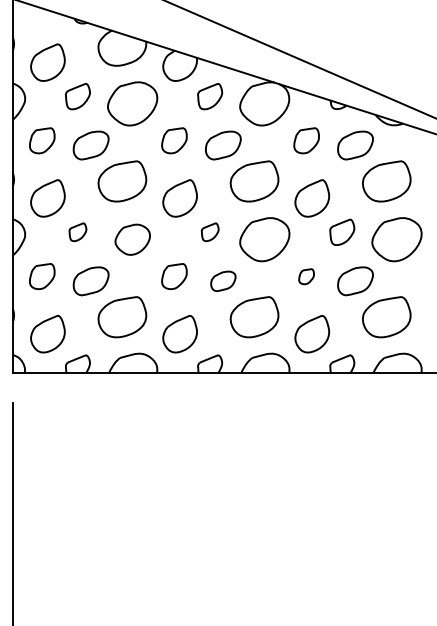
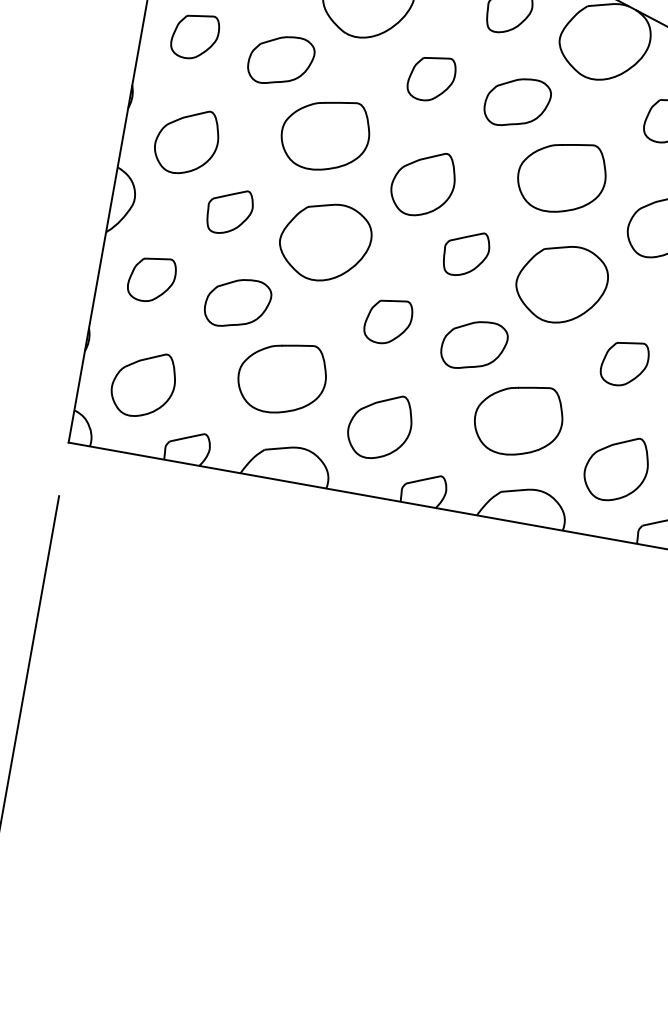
part: (77, 231) -> (229, 209), size x1.43
part: (210, 231) -> (467, 252), size x1.43
part: (132, 239) -> (325, 241), size x1.43
part: (306, 276) -> (624, 363), size x1.67
part: (223, 281) -> (474, 345), size x1.43

